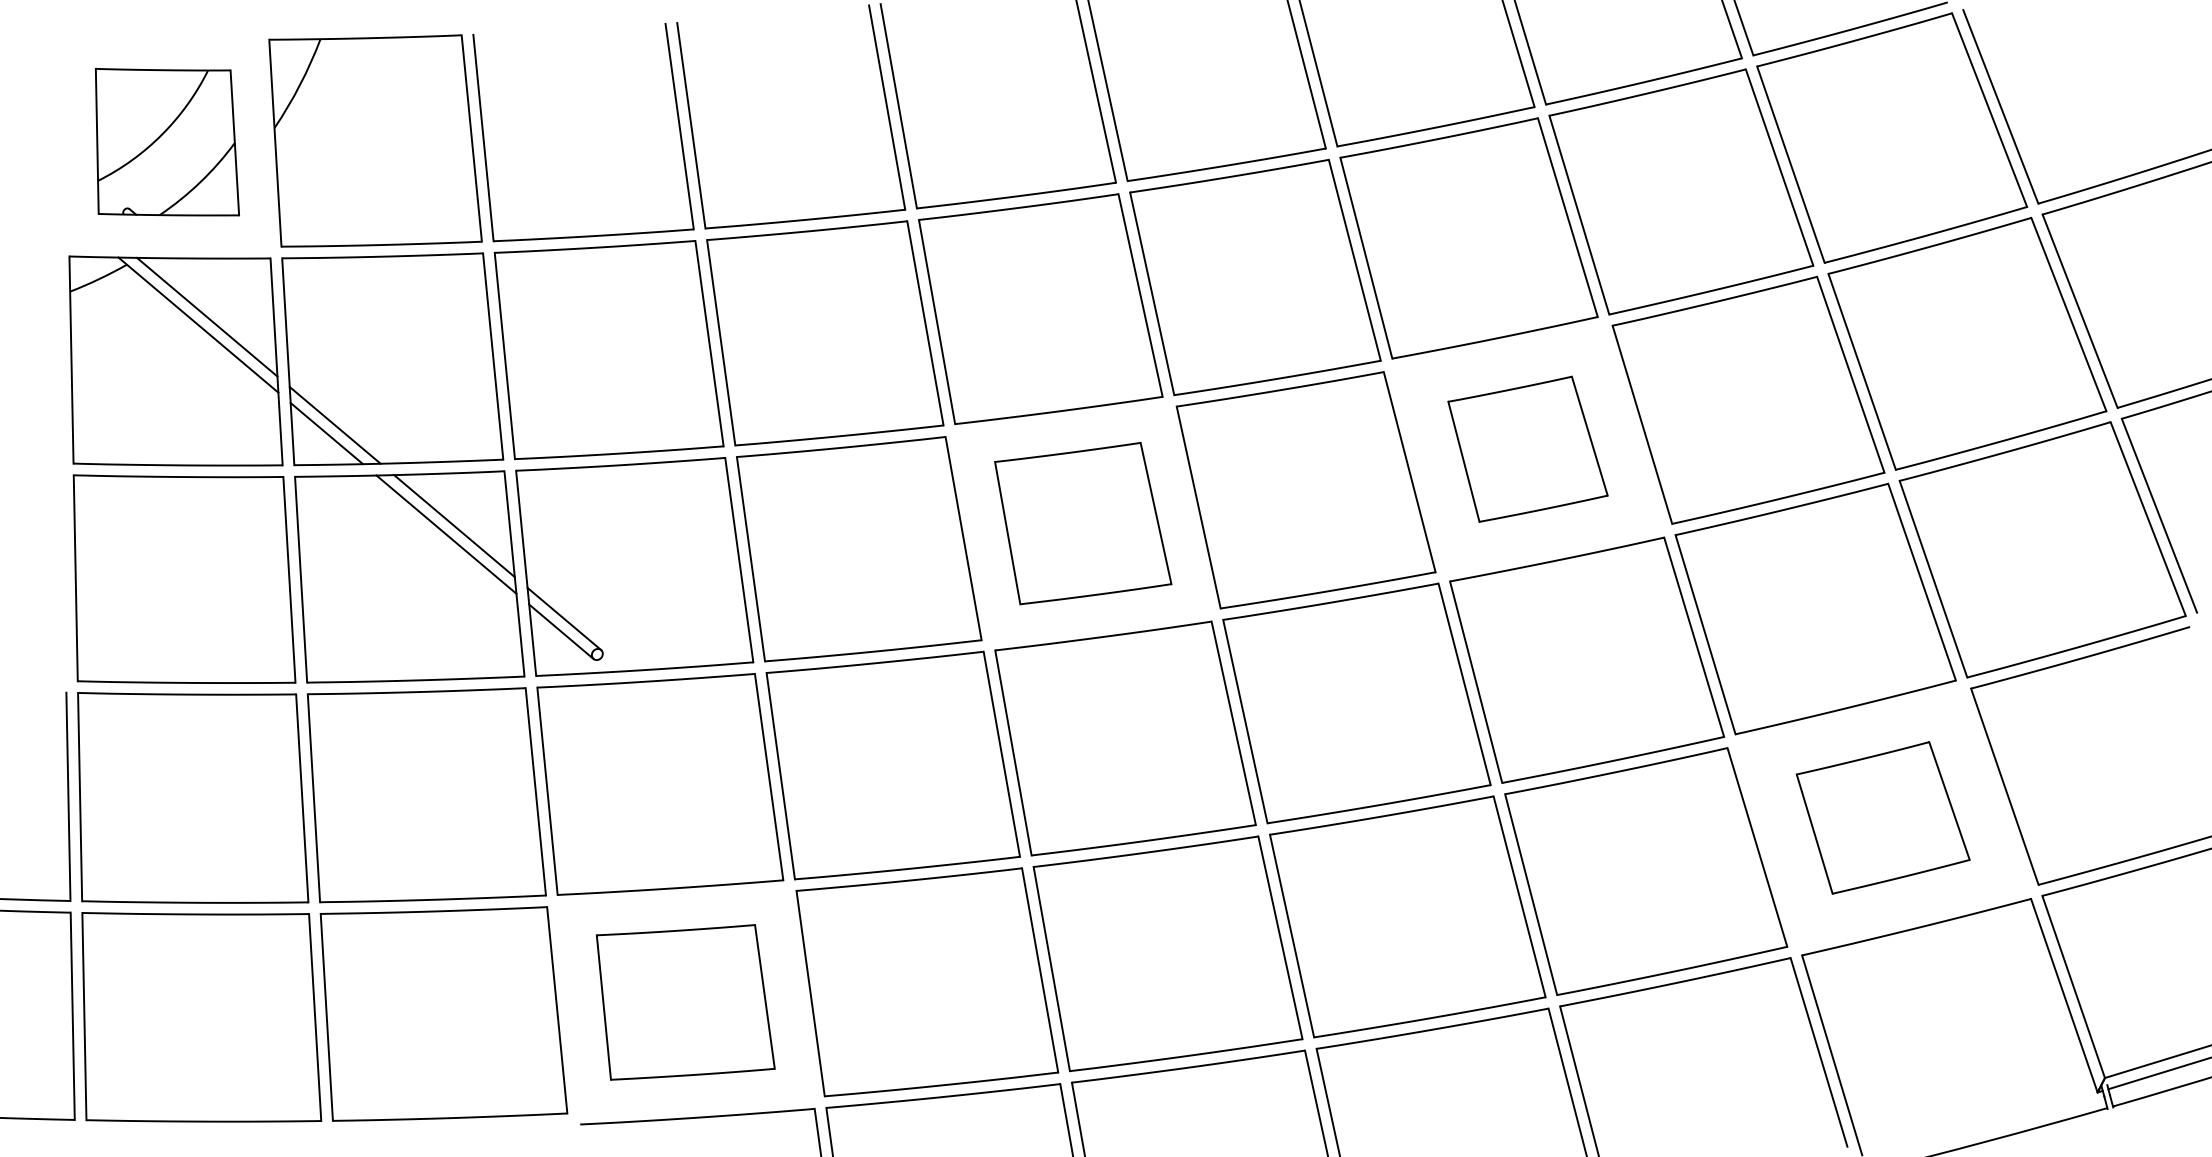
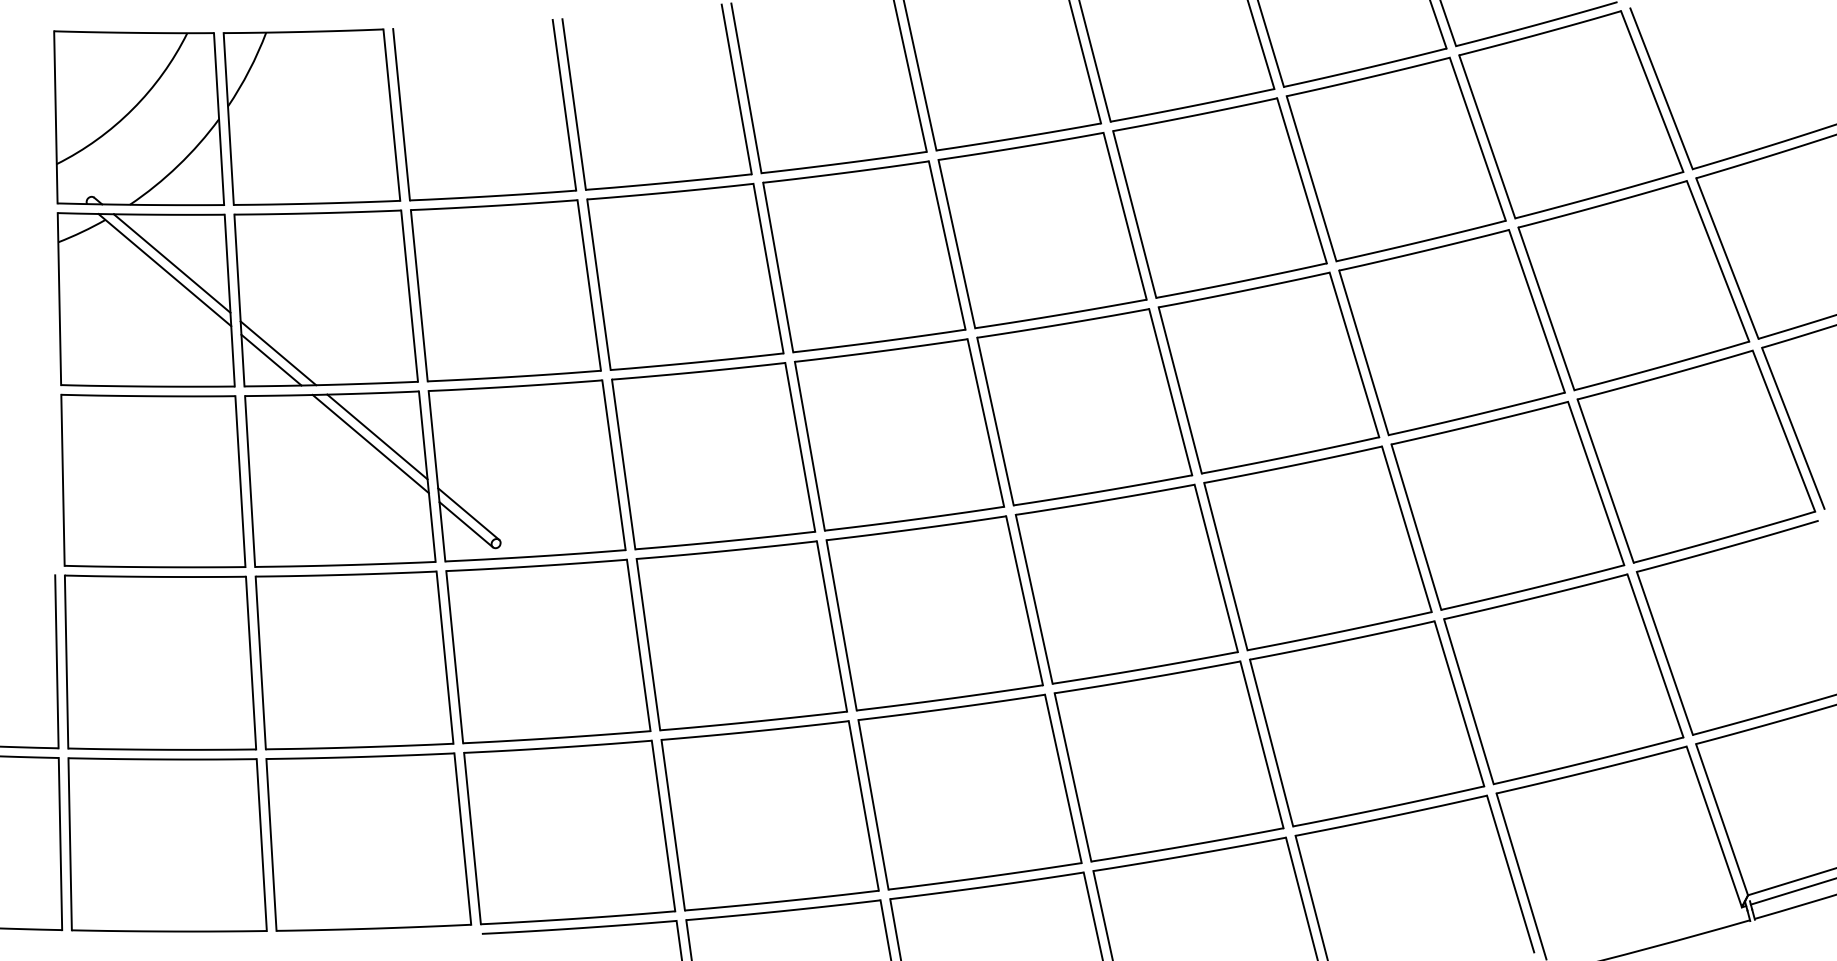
part: (167, 141) -> (139, 117), size x1.43
part: (1527, 449) -> (1268, 373), size x1.67
part: (1083, 523) -> (899, 434), size x1.43
part: (1883, 817) -> (1564, 678), size x1.67
part: (685, 1002) -> (569, 832), size x1.43

